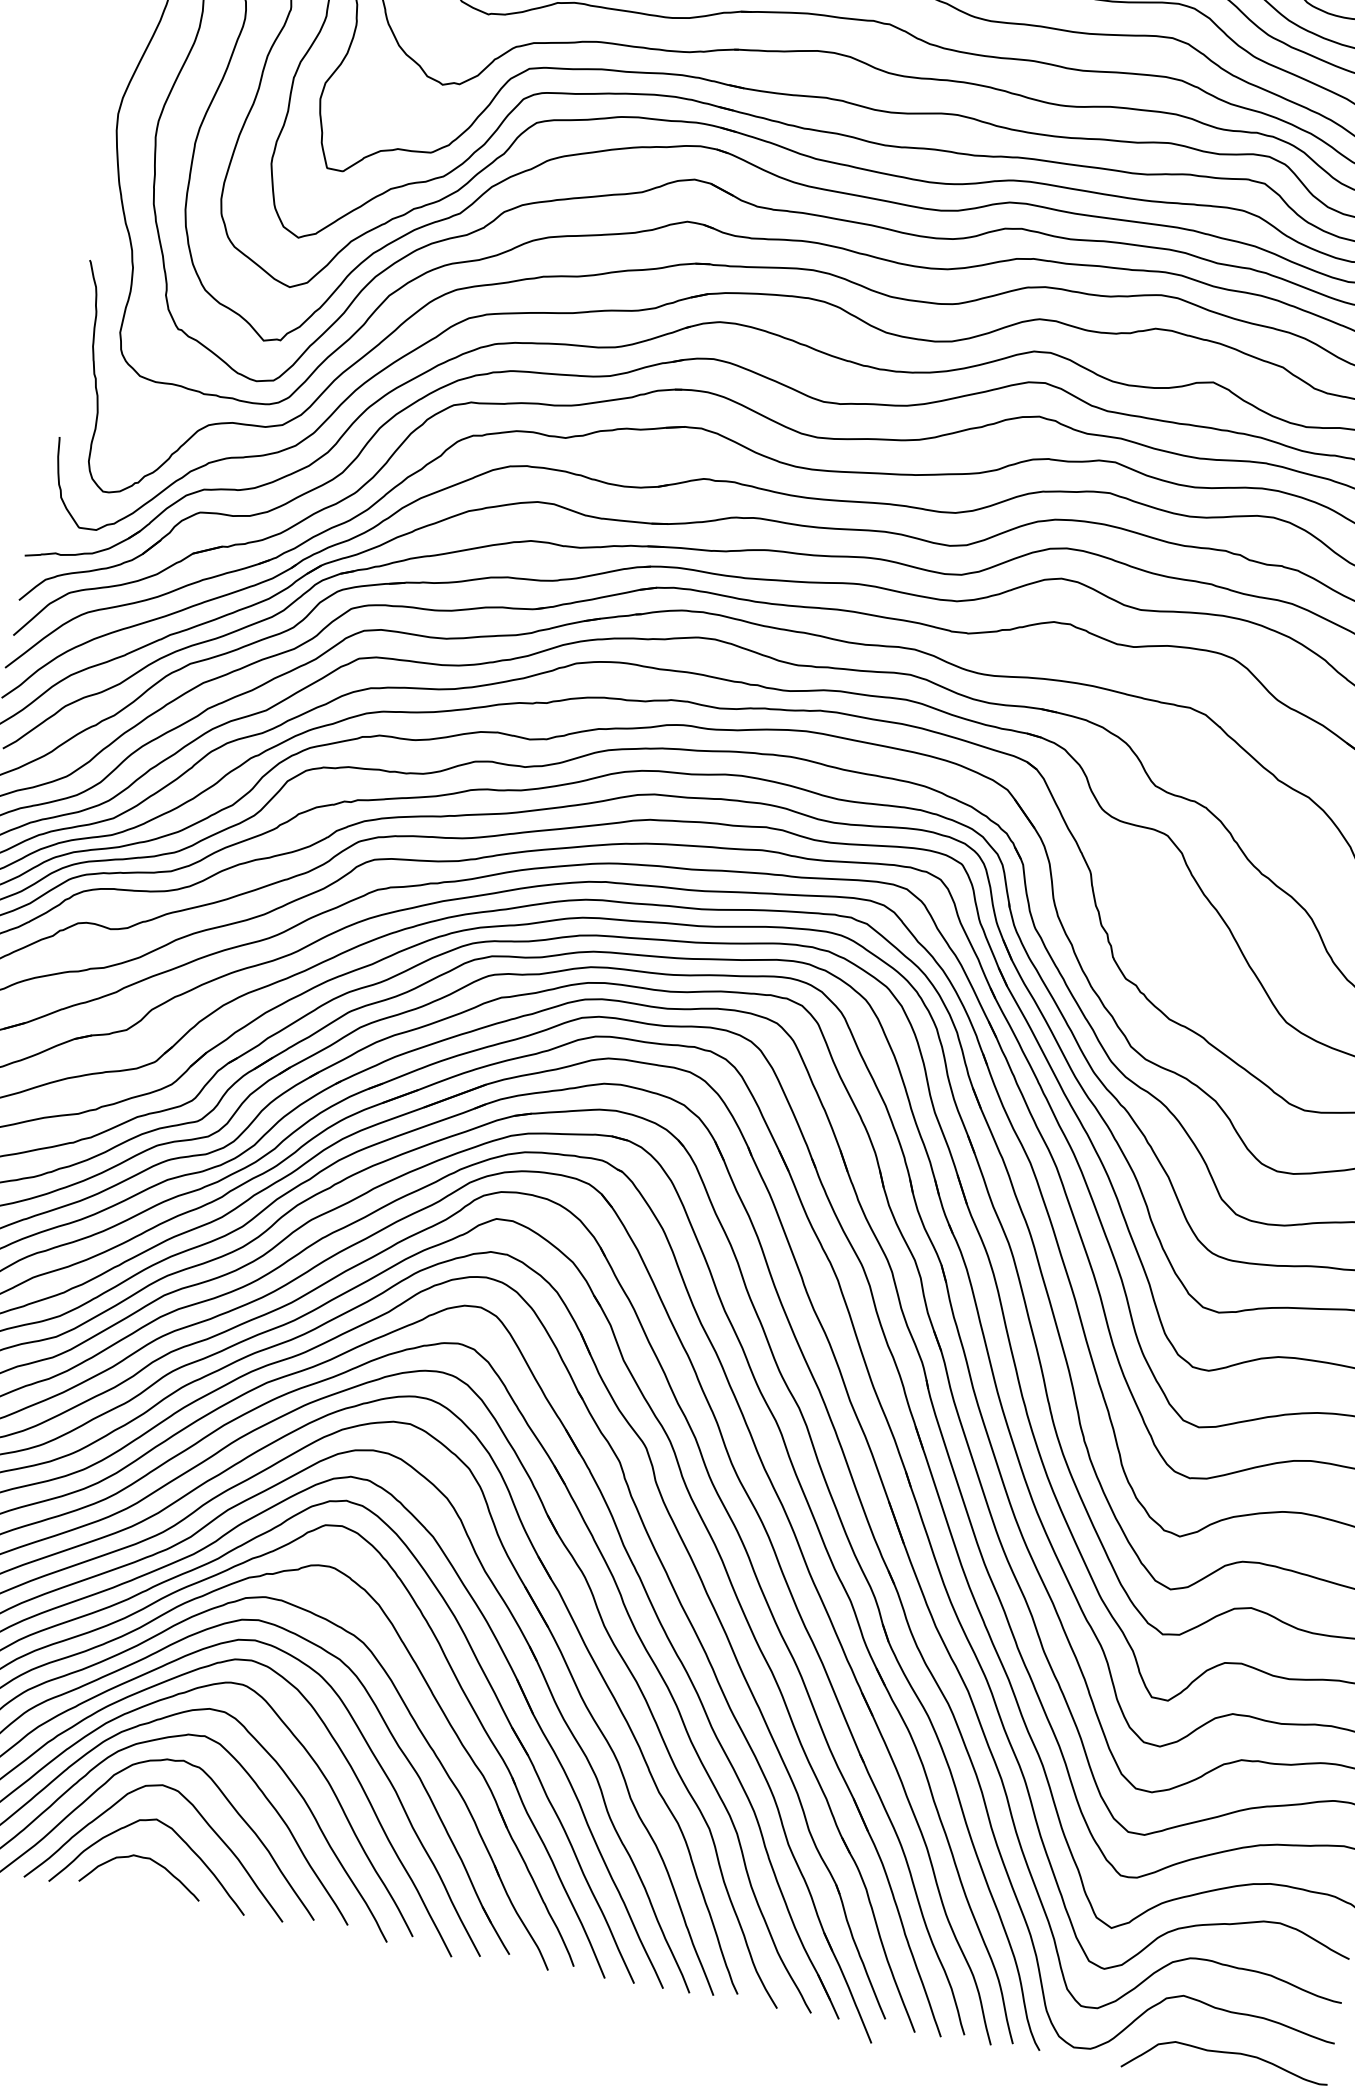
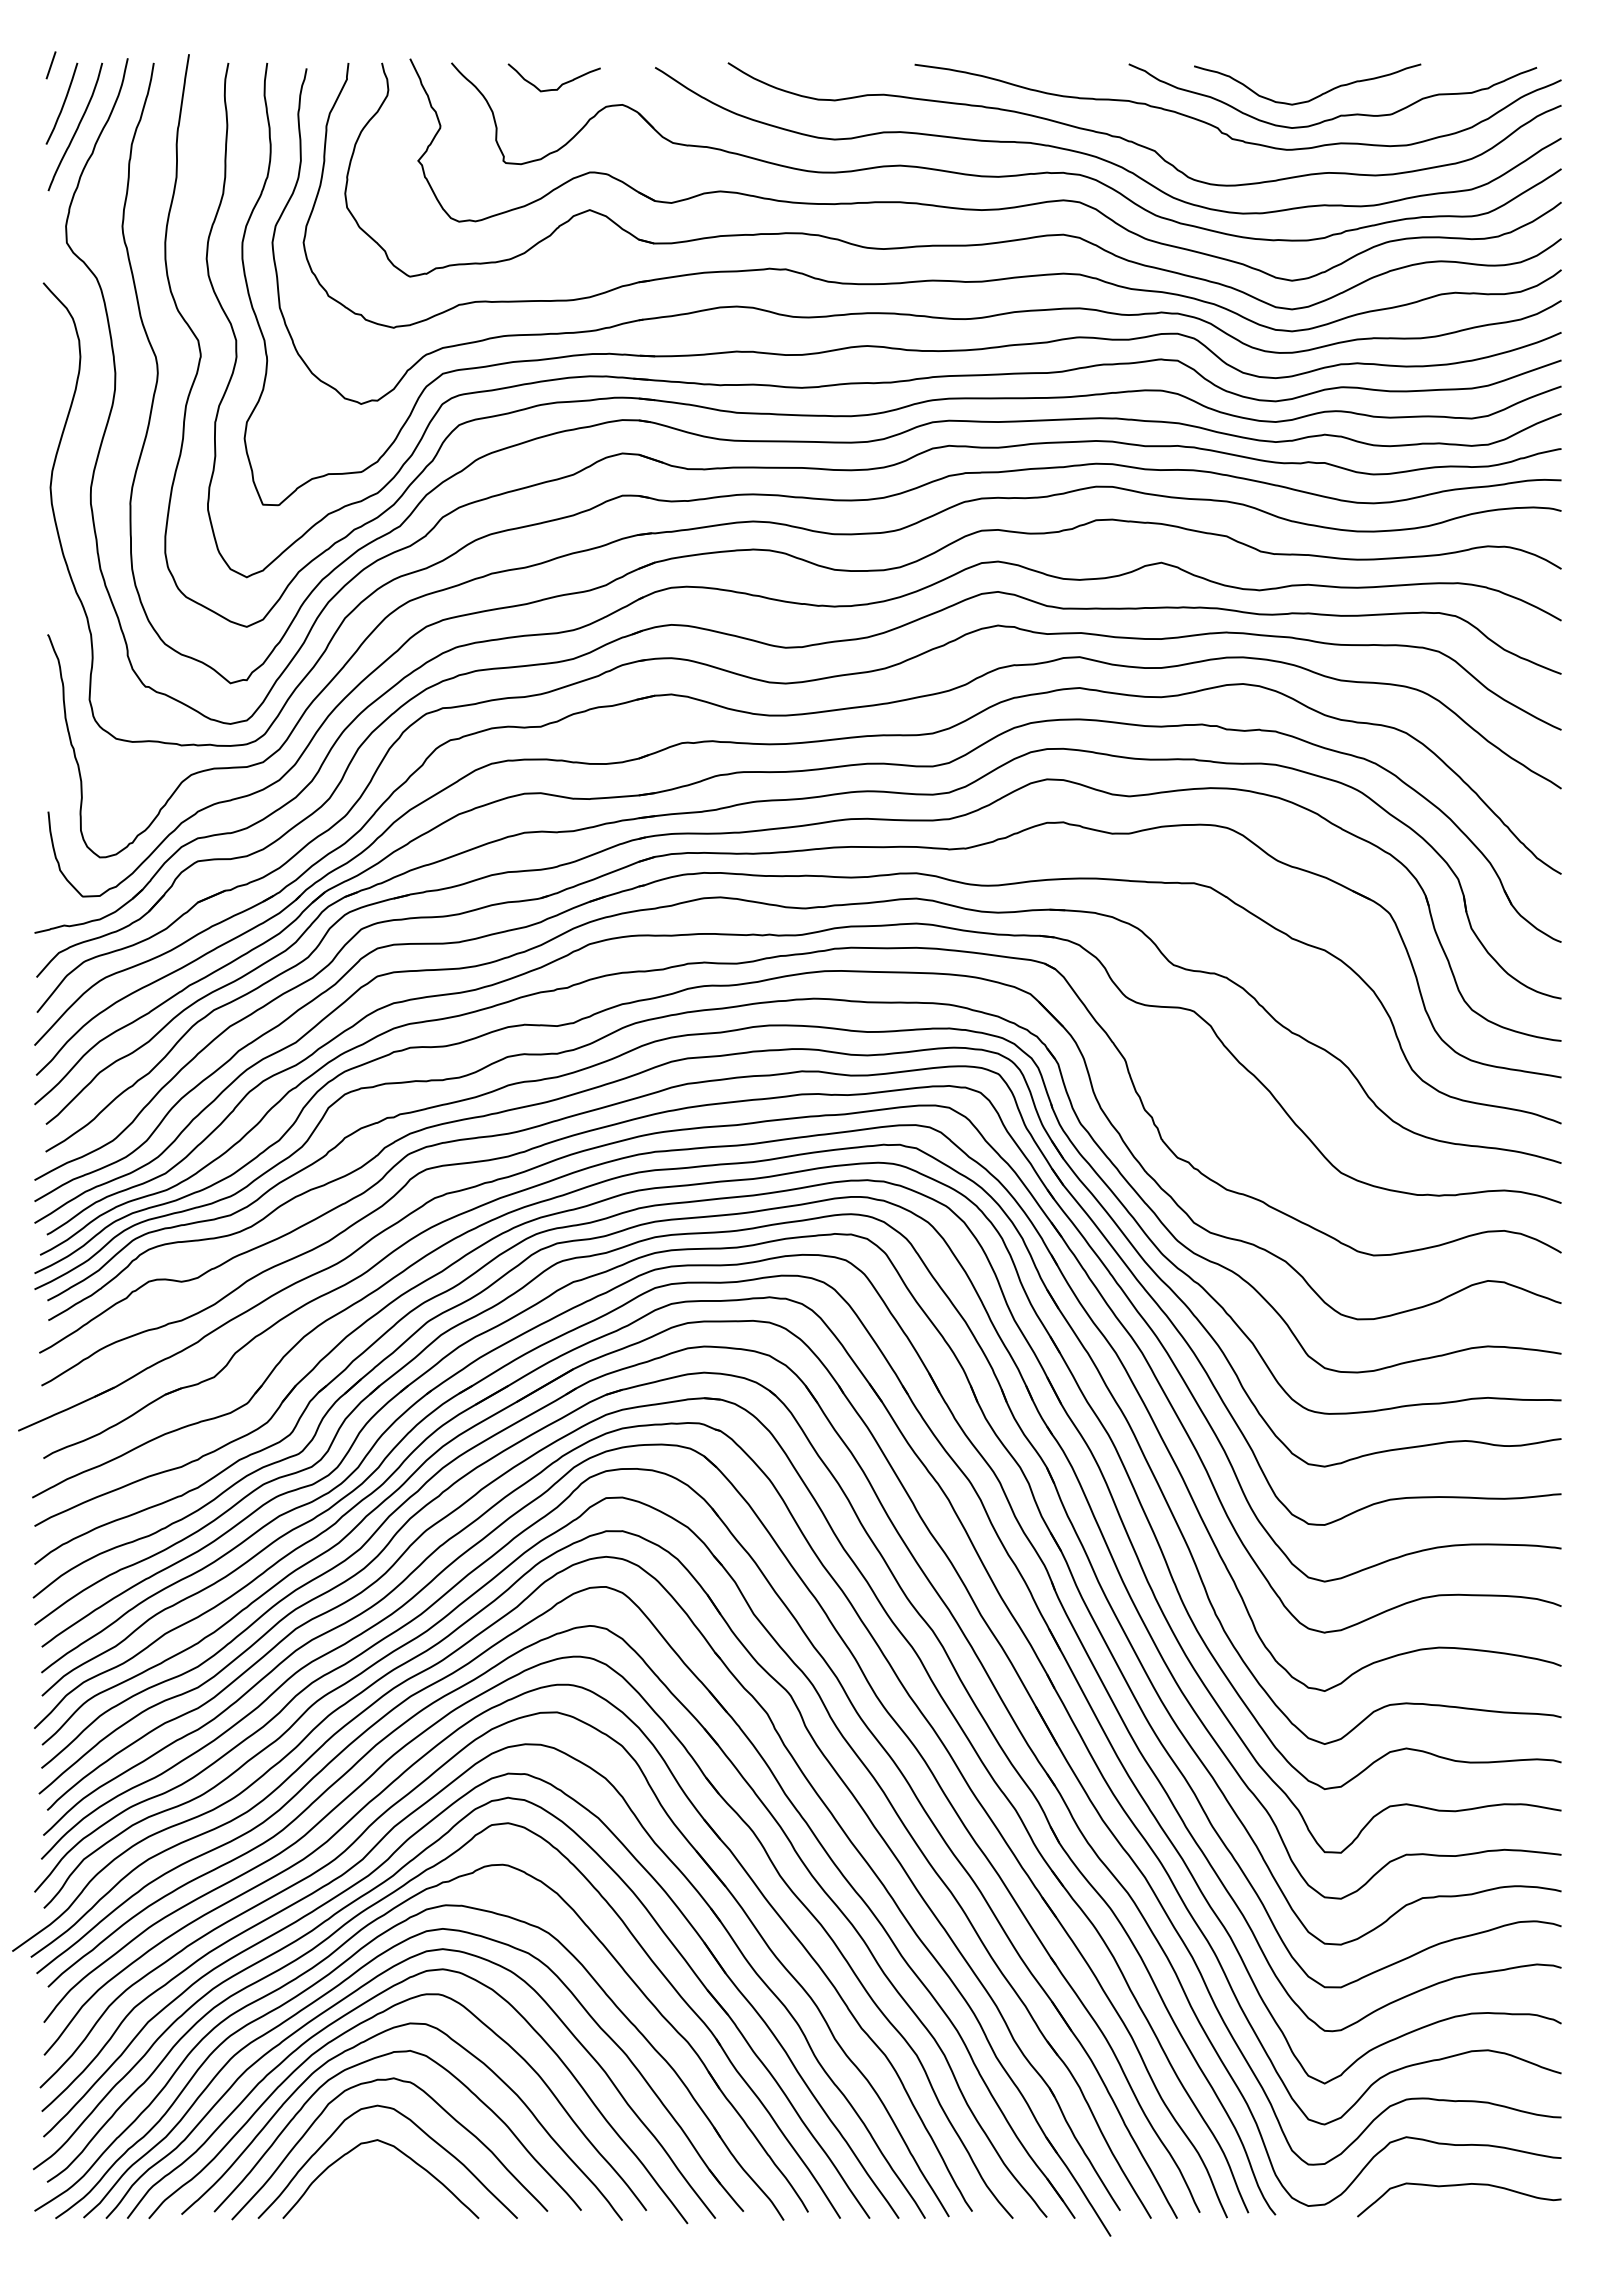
curve: (143, 1858) -> (371, 2180), removed

